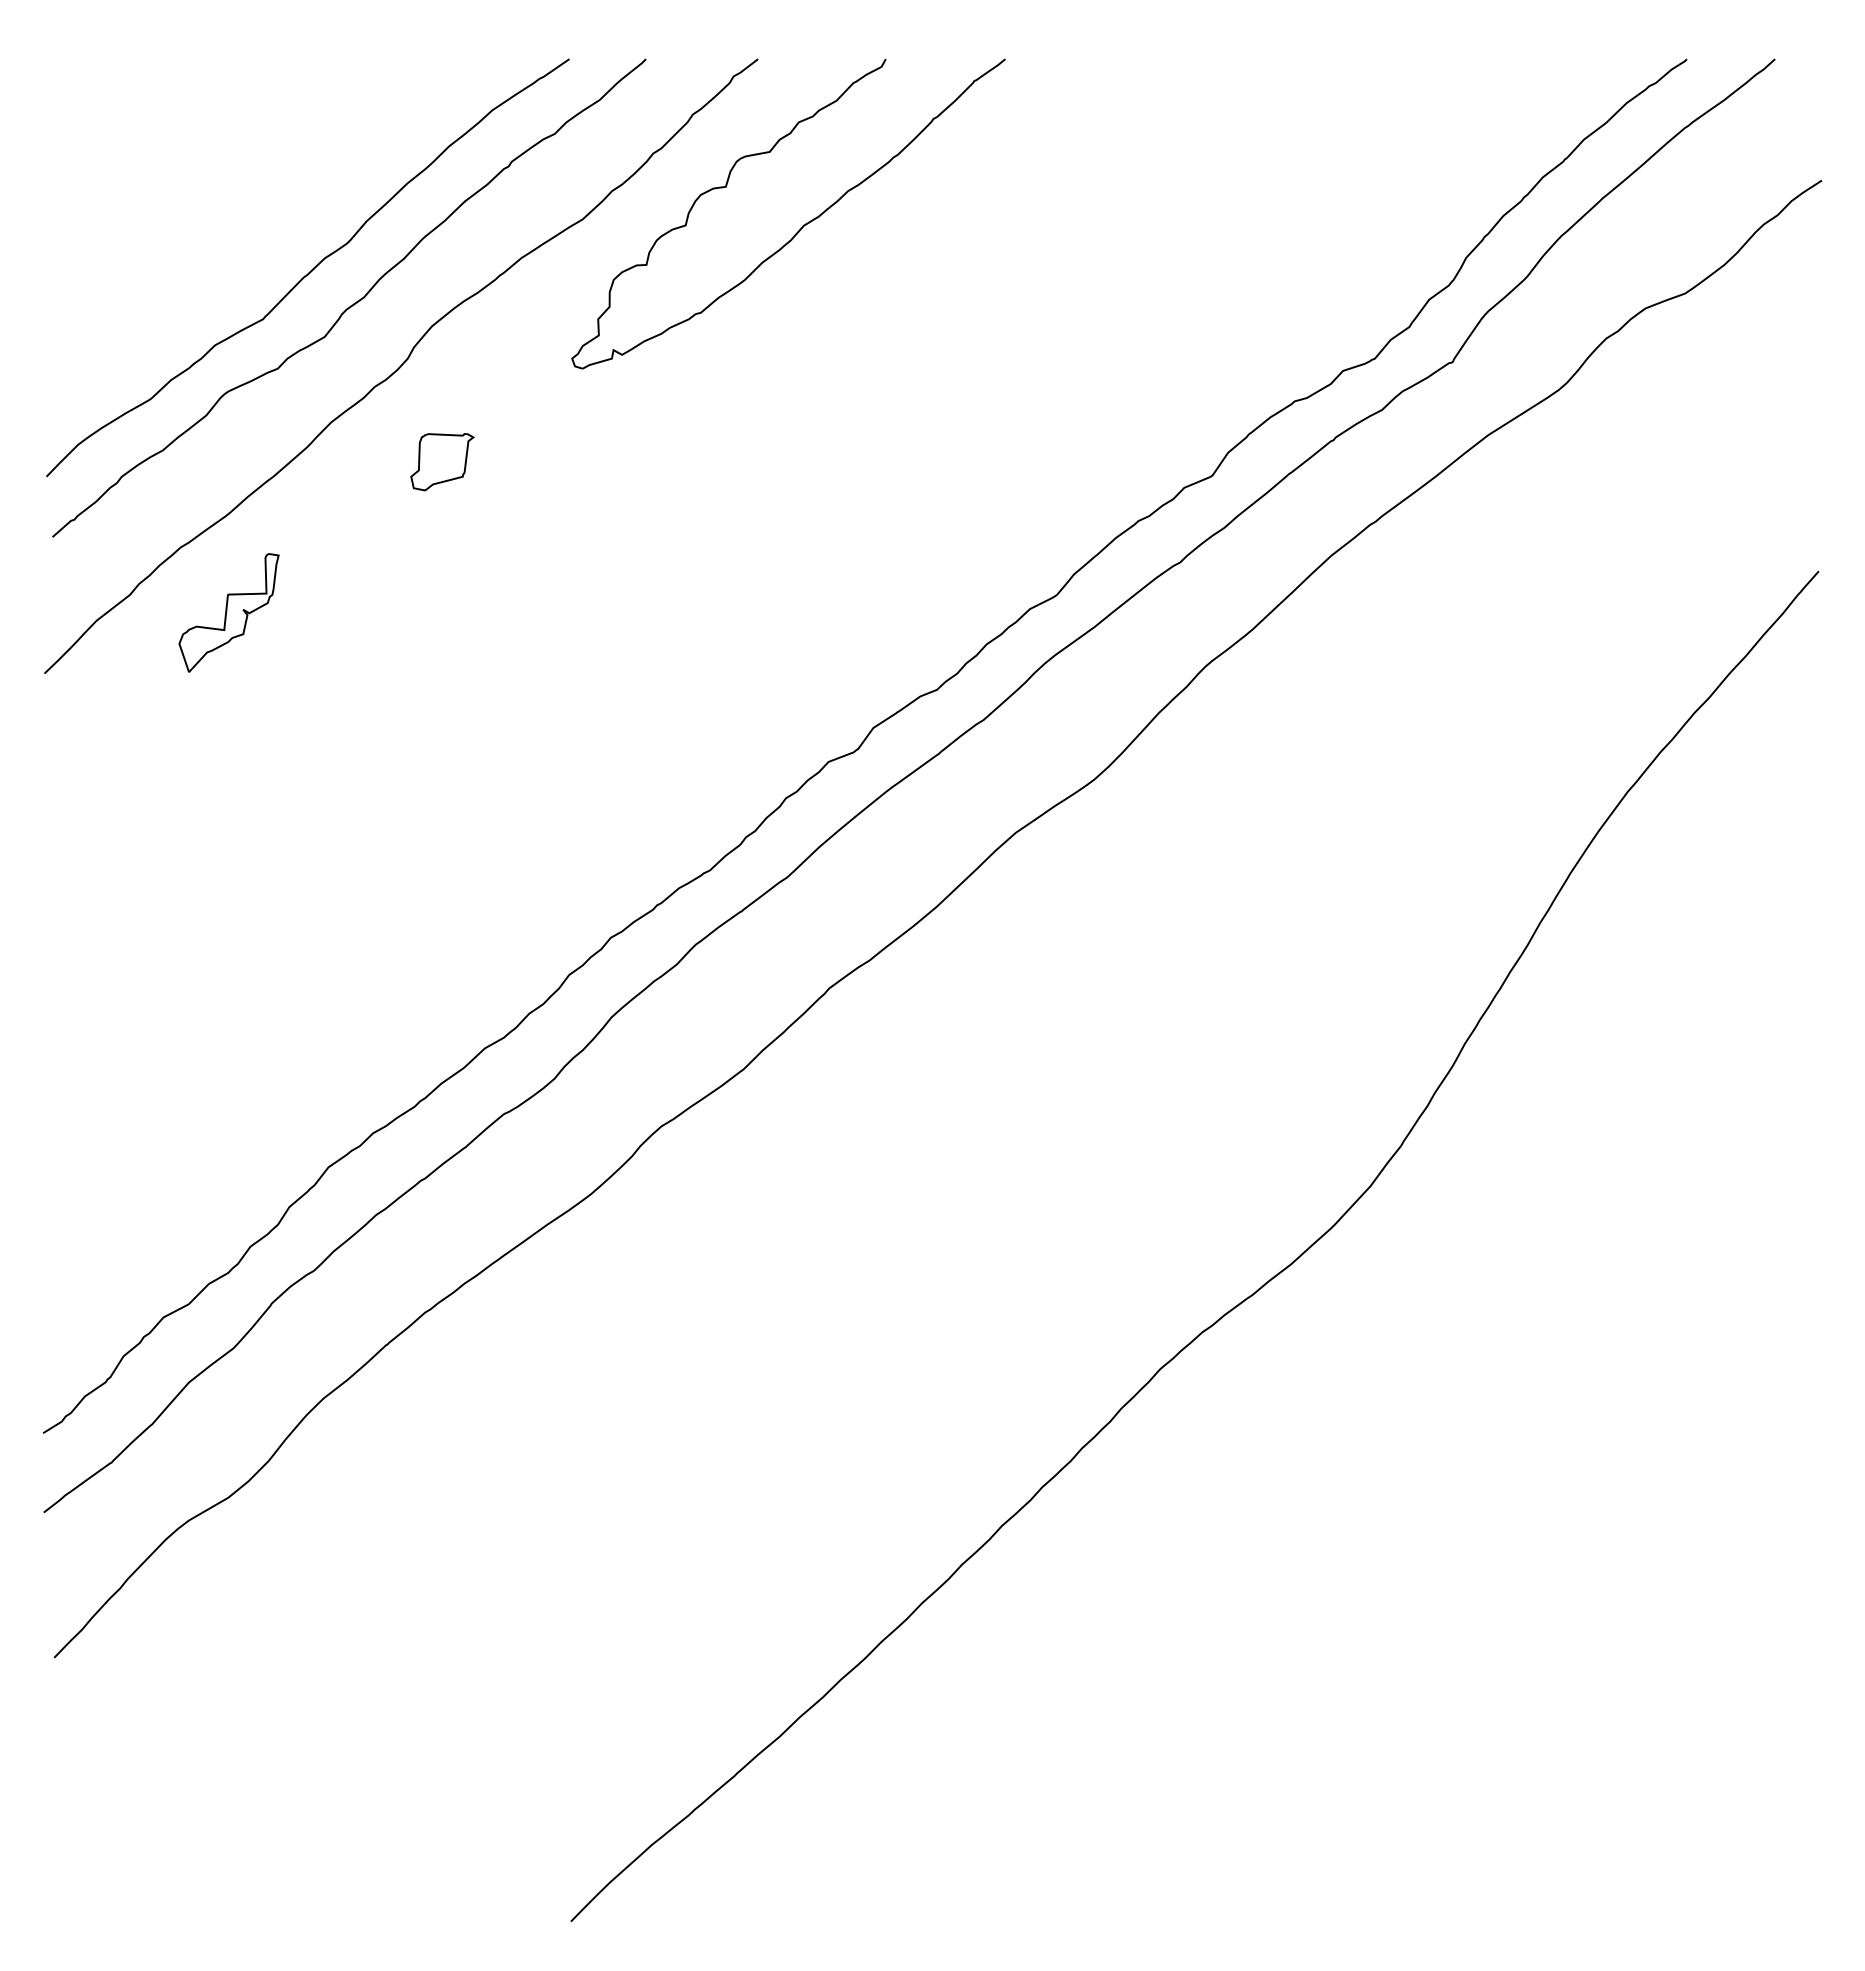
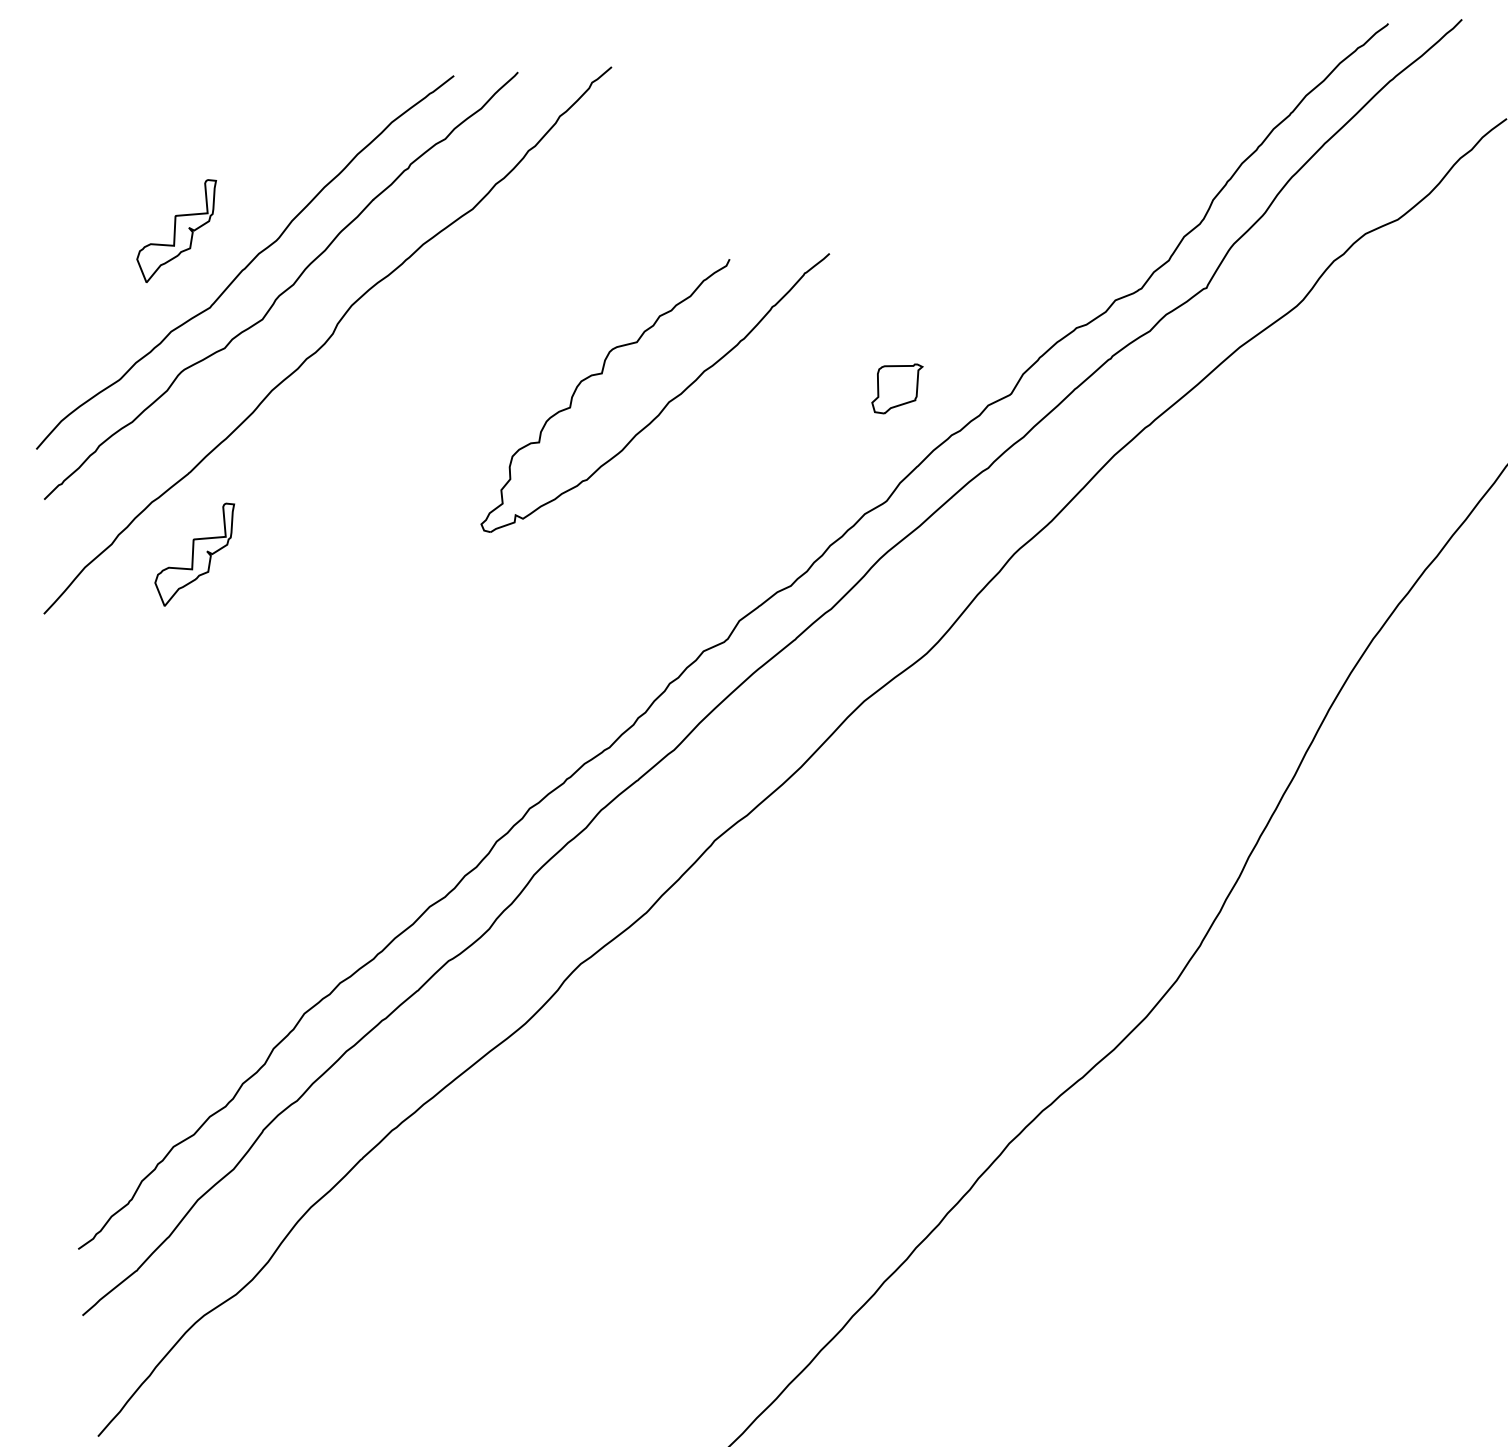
part: (228, 225) -> (176, 230), added
part: (801, 226) -> (667, 403), moved
part: (442, 462) -> (897, 389), moved

